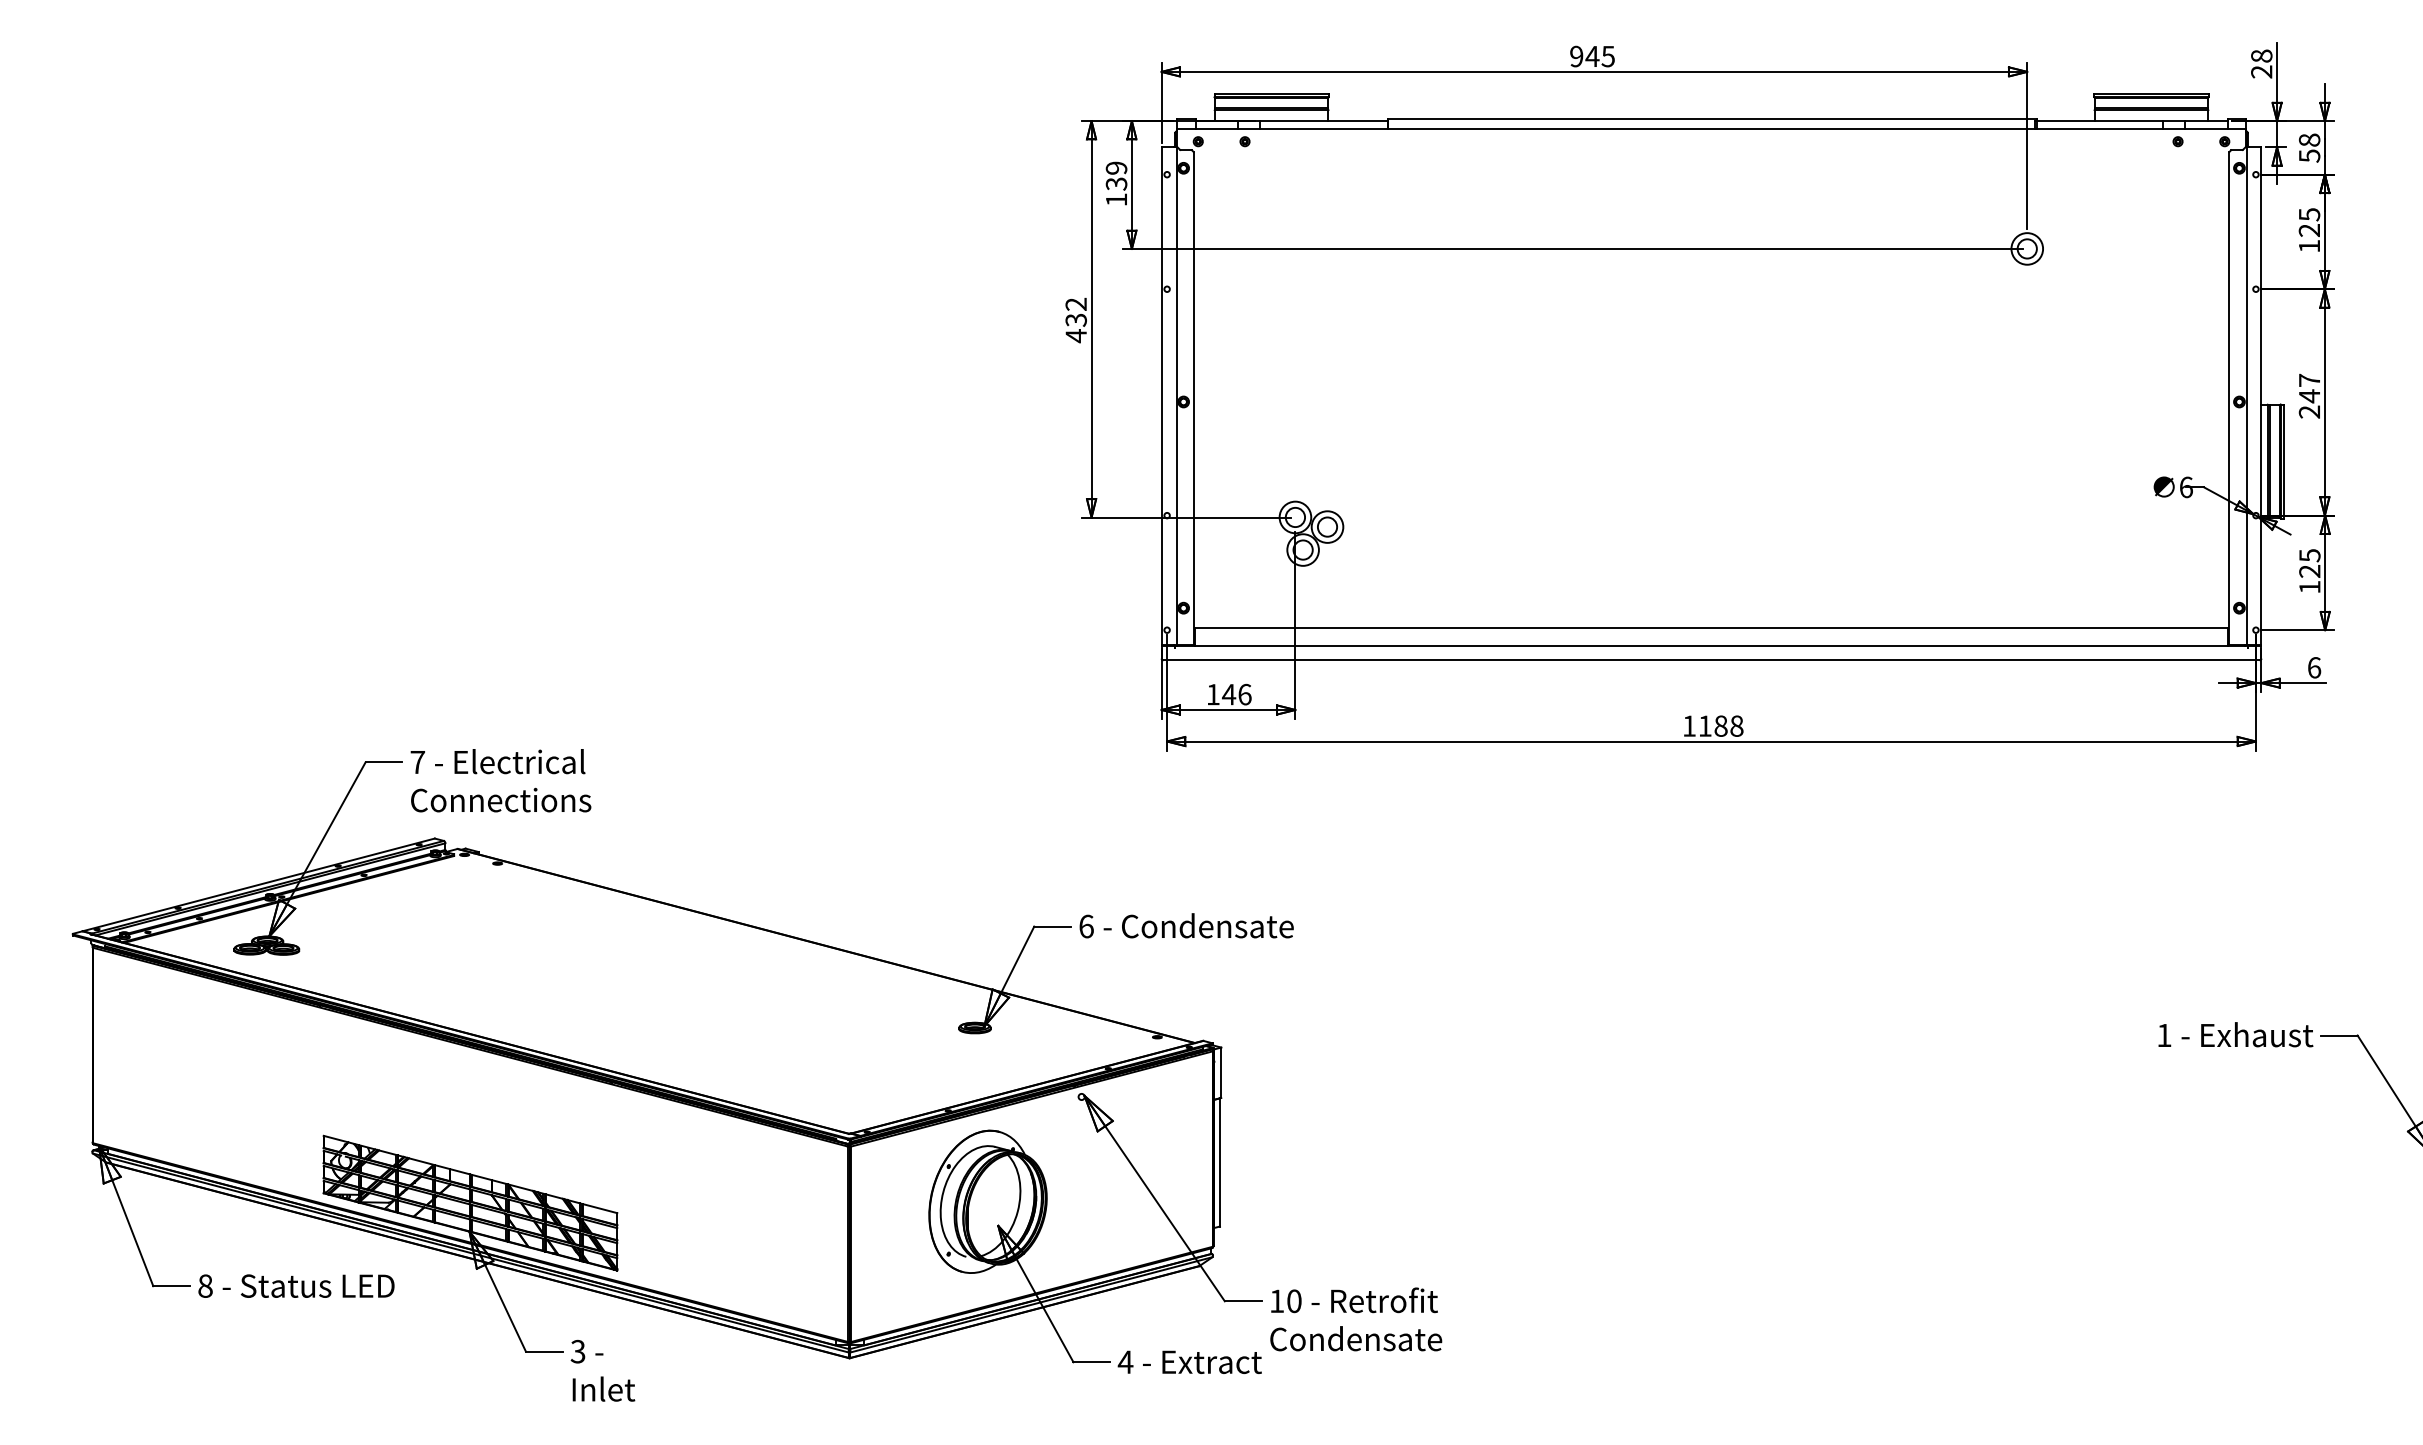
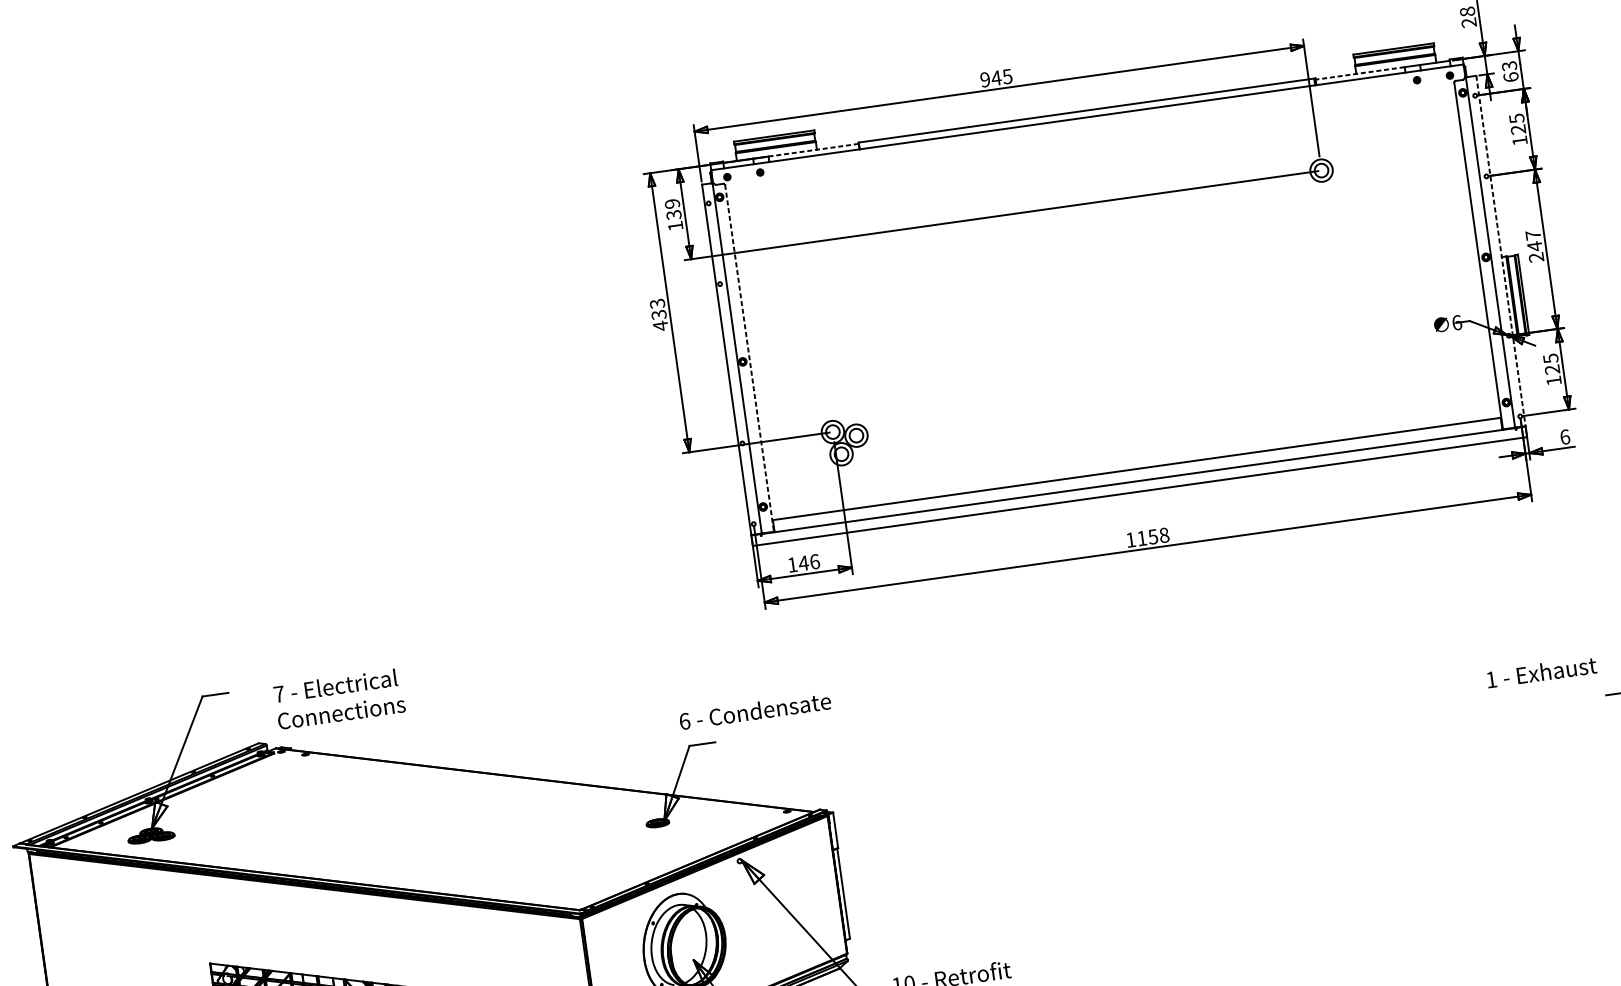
line: (1324, 121) -> (814, 150), solid -> dashed
line: (2099, 121) -> (1359, 73), solid -> dashed
text: (2309, 147) -> (1510, 71), 58 -> 63
text: (1076, 304) -> (657, 303), 432 -> 433
line: (2261, 396) -> (1501, 251), solid -> dashed
line: (1193, 398) -> (749, 358), solid -> dashed
text: (1720, 725) -> (1152, 536), 1188 -> 1158
text: (500, 780) -> (339, 698), moved
text: (1186, 925) -> (755, 710), moved
text: (2235, 1034) -> (1541, 672), moved

